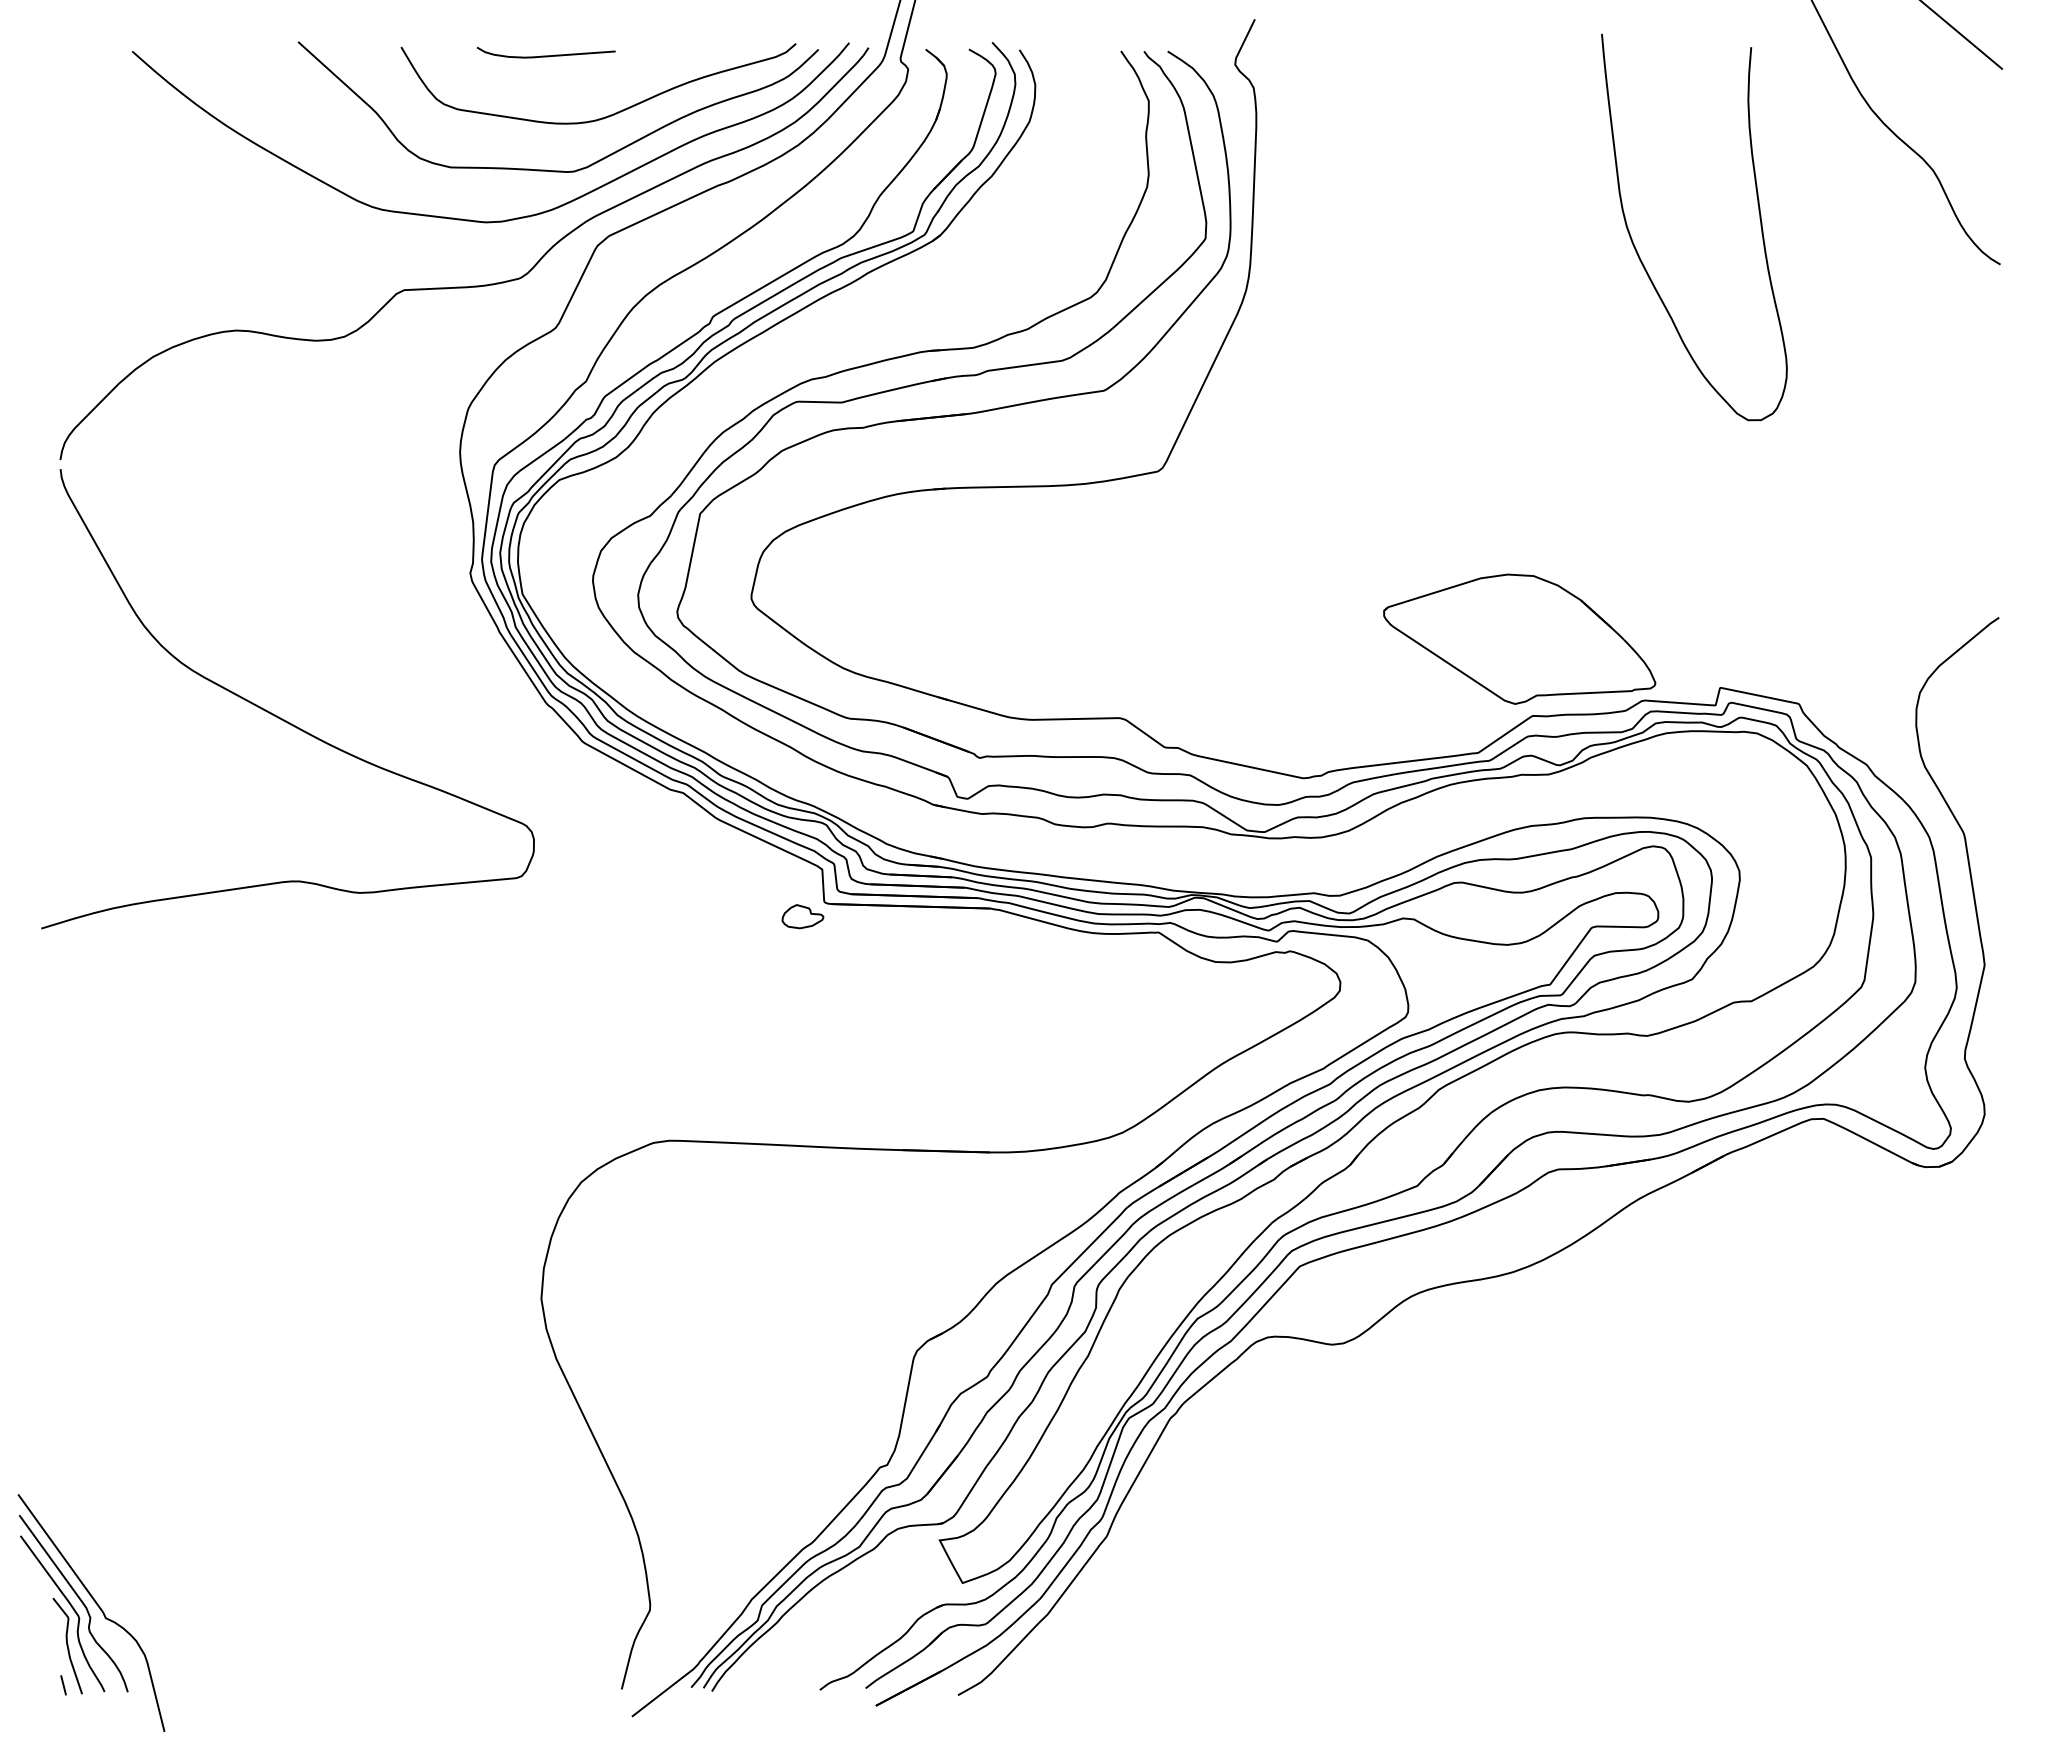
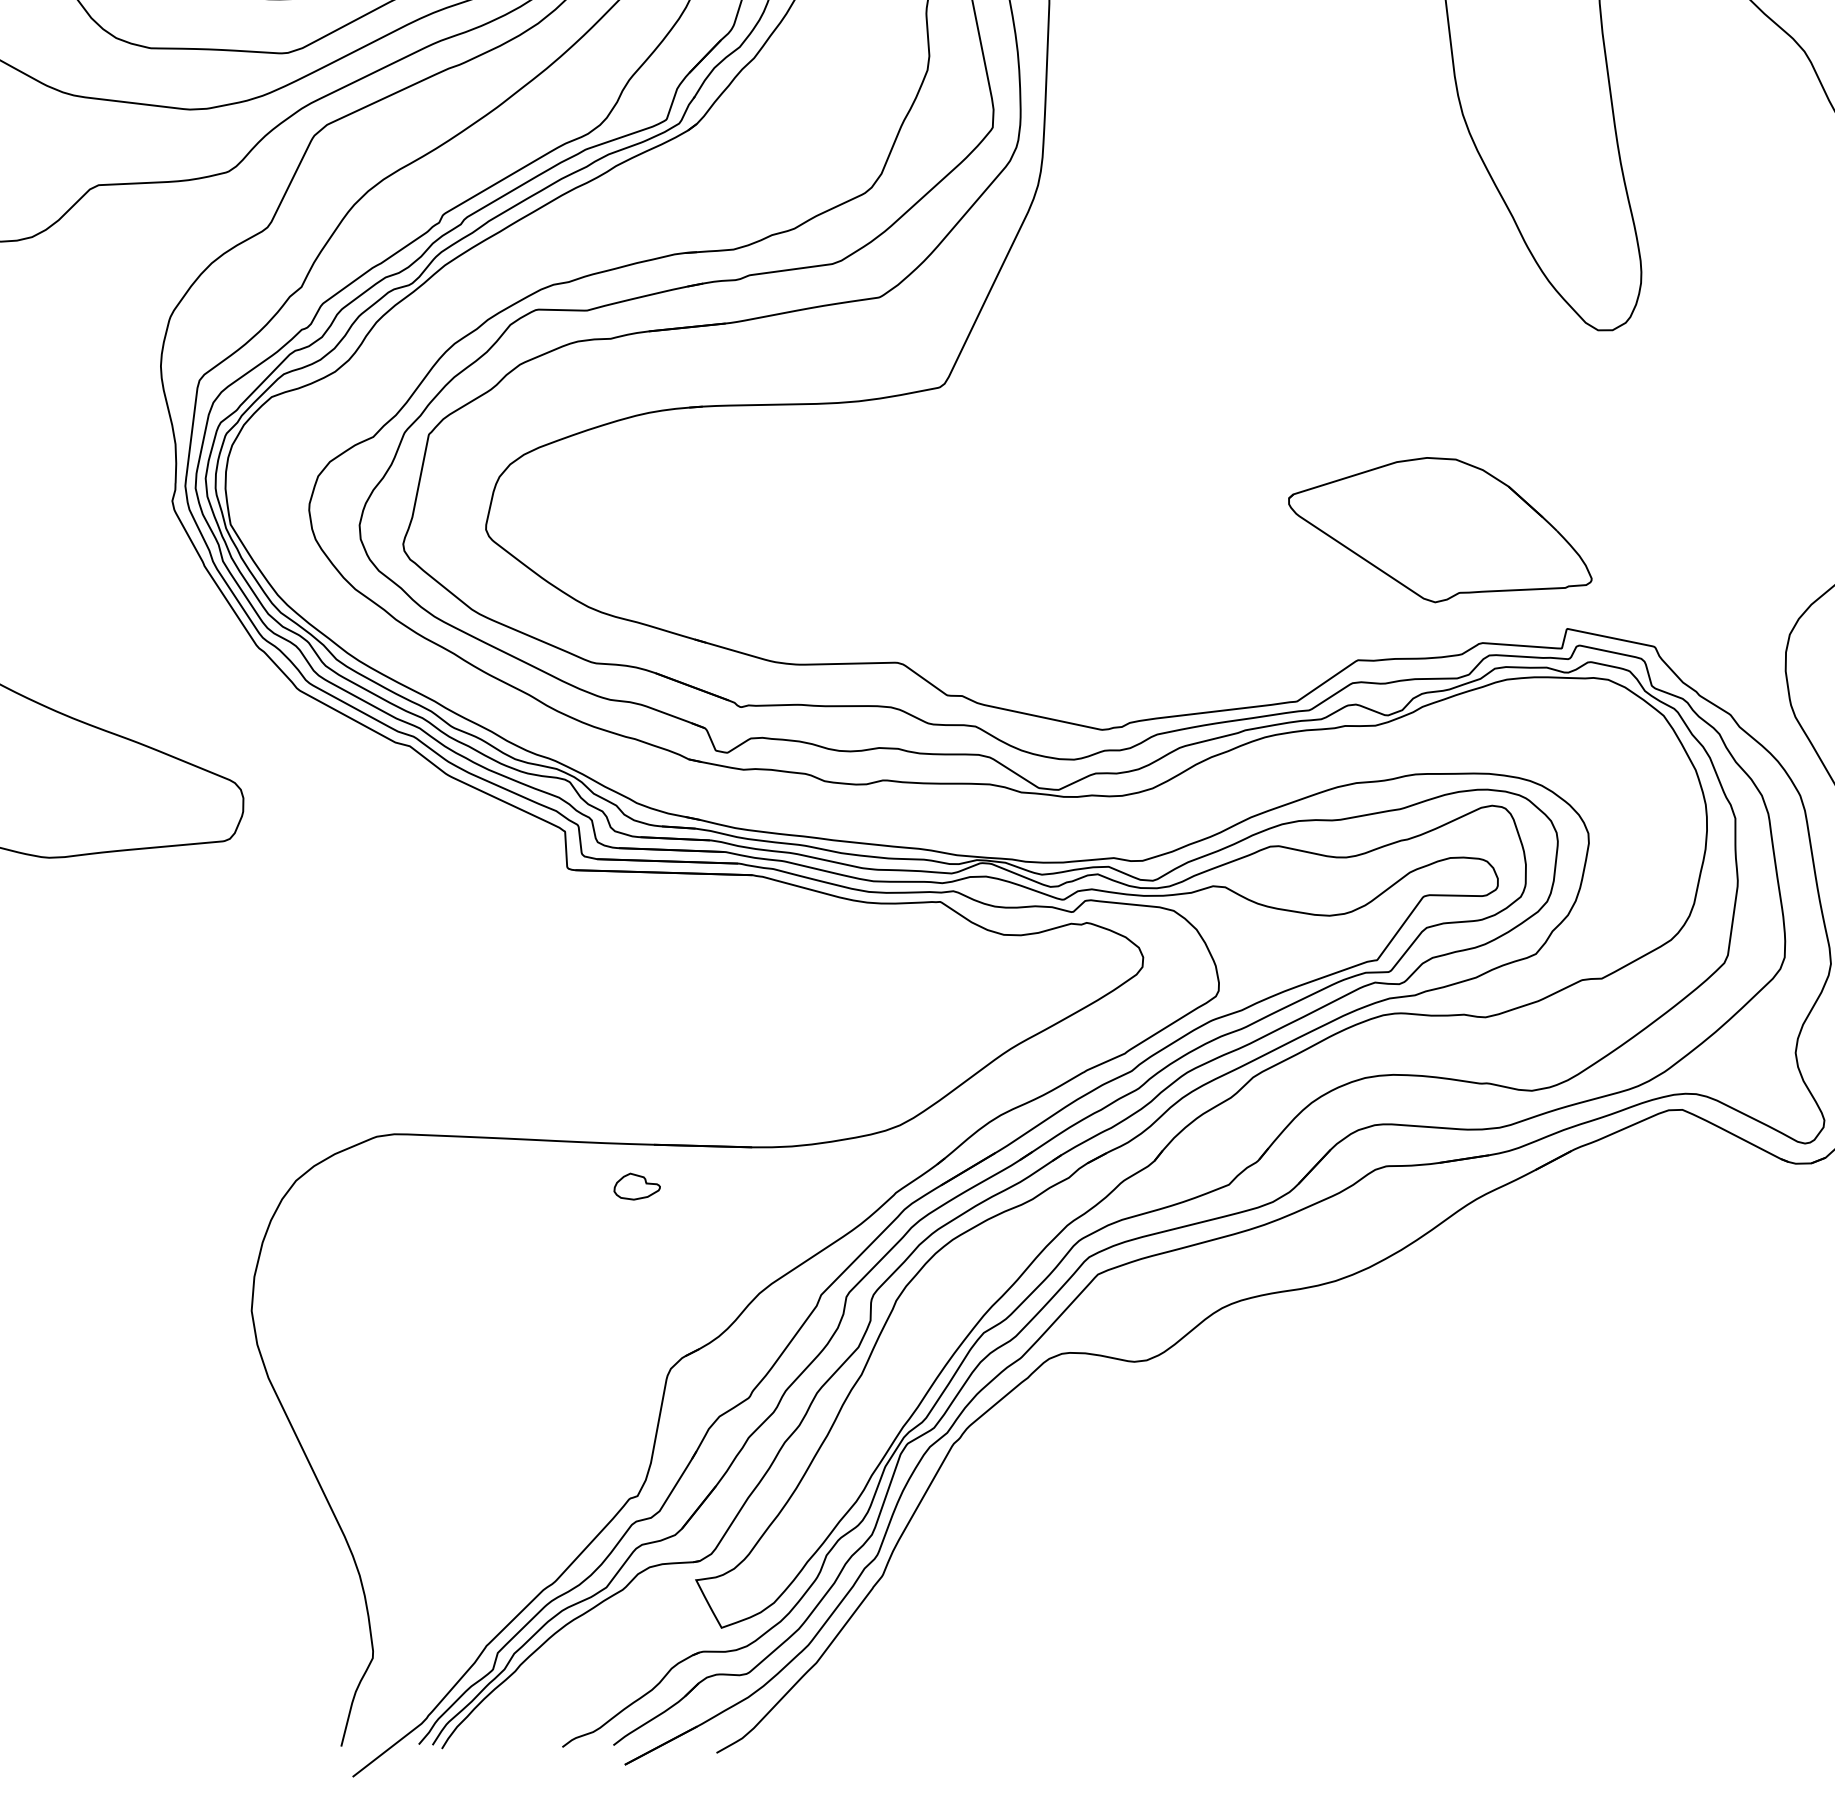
part: (1519, 638) -> (1440, 529), moved
part: (802, 916) -> (636, 1186), moved

